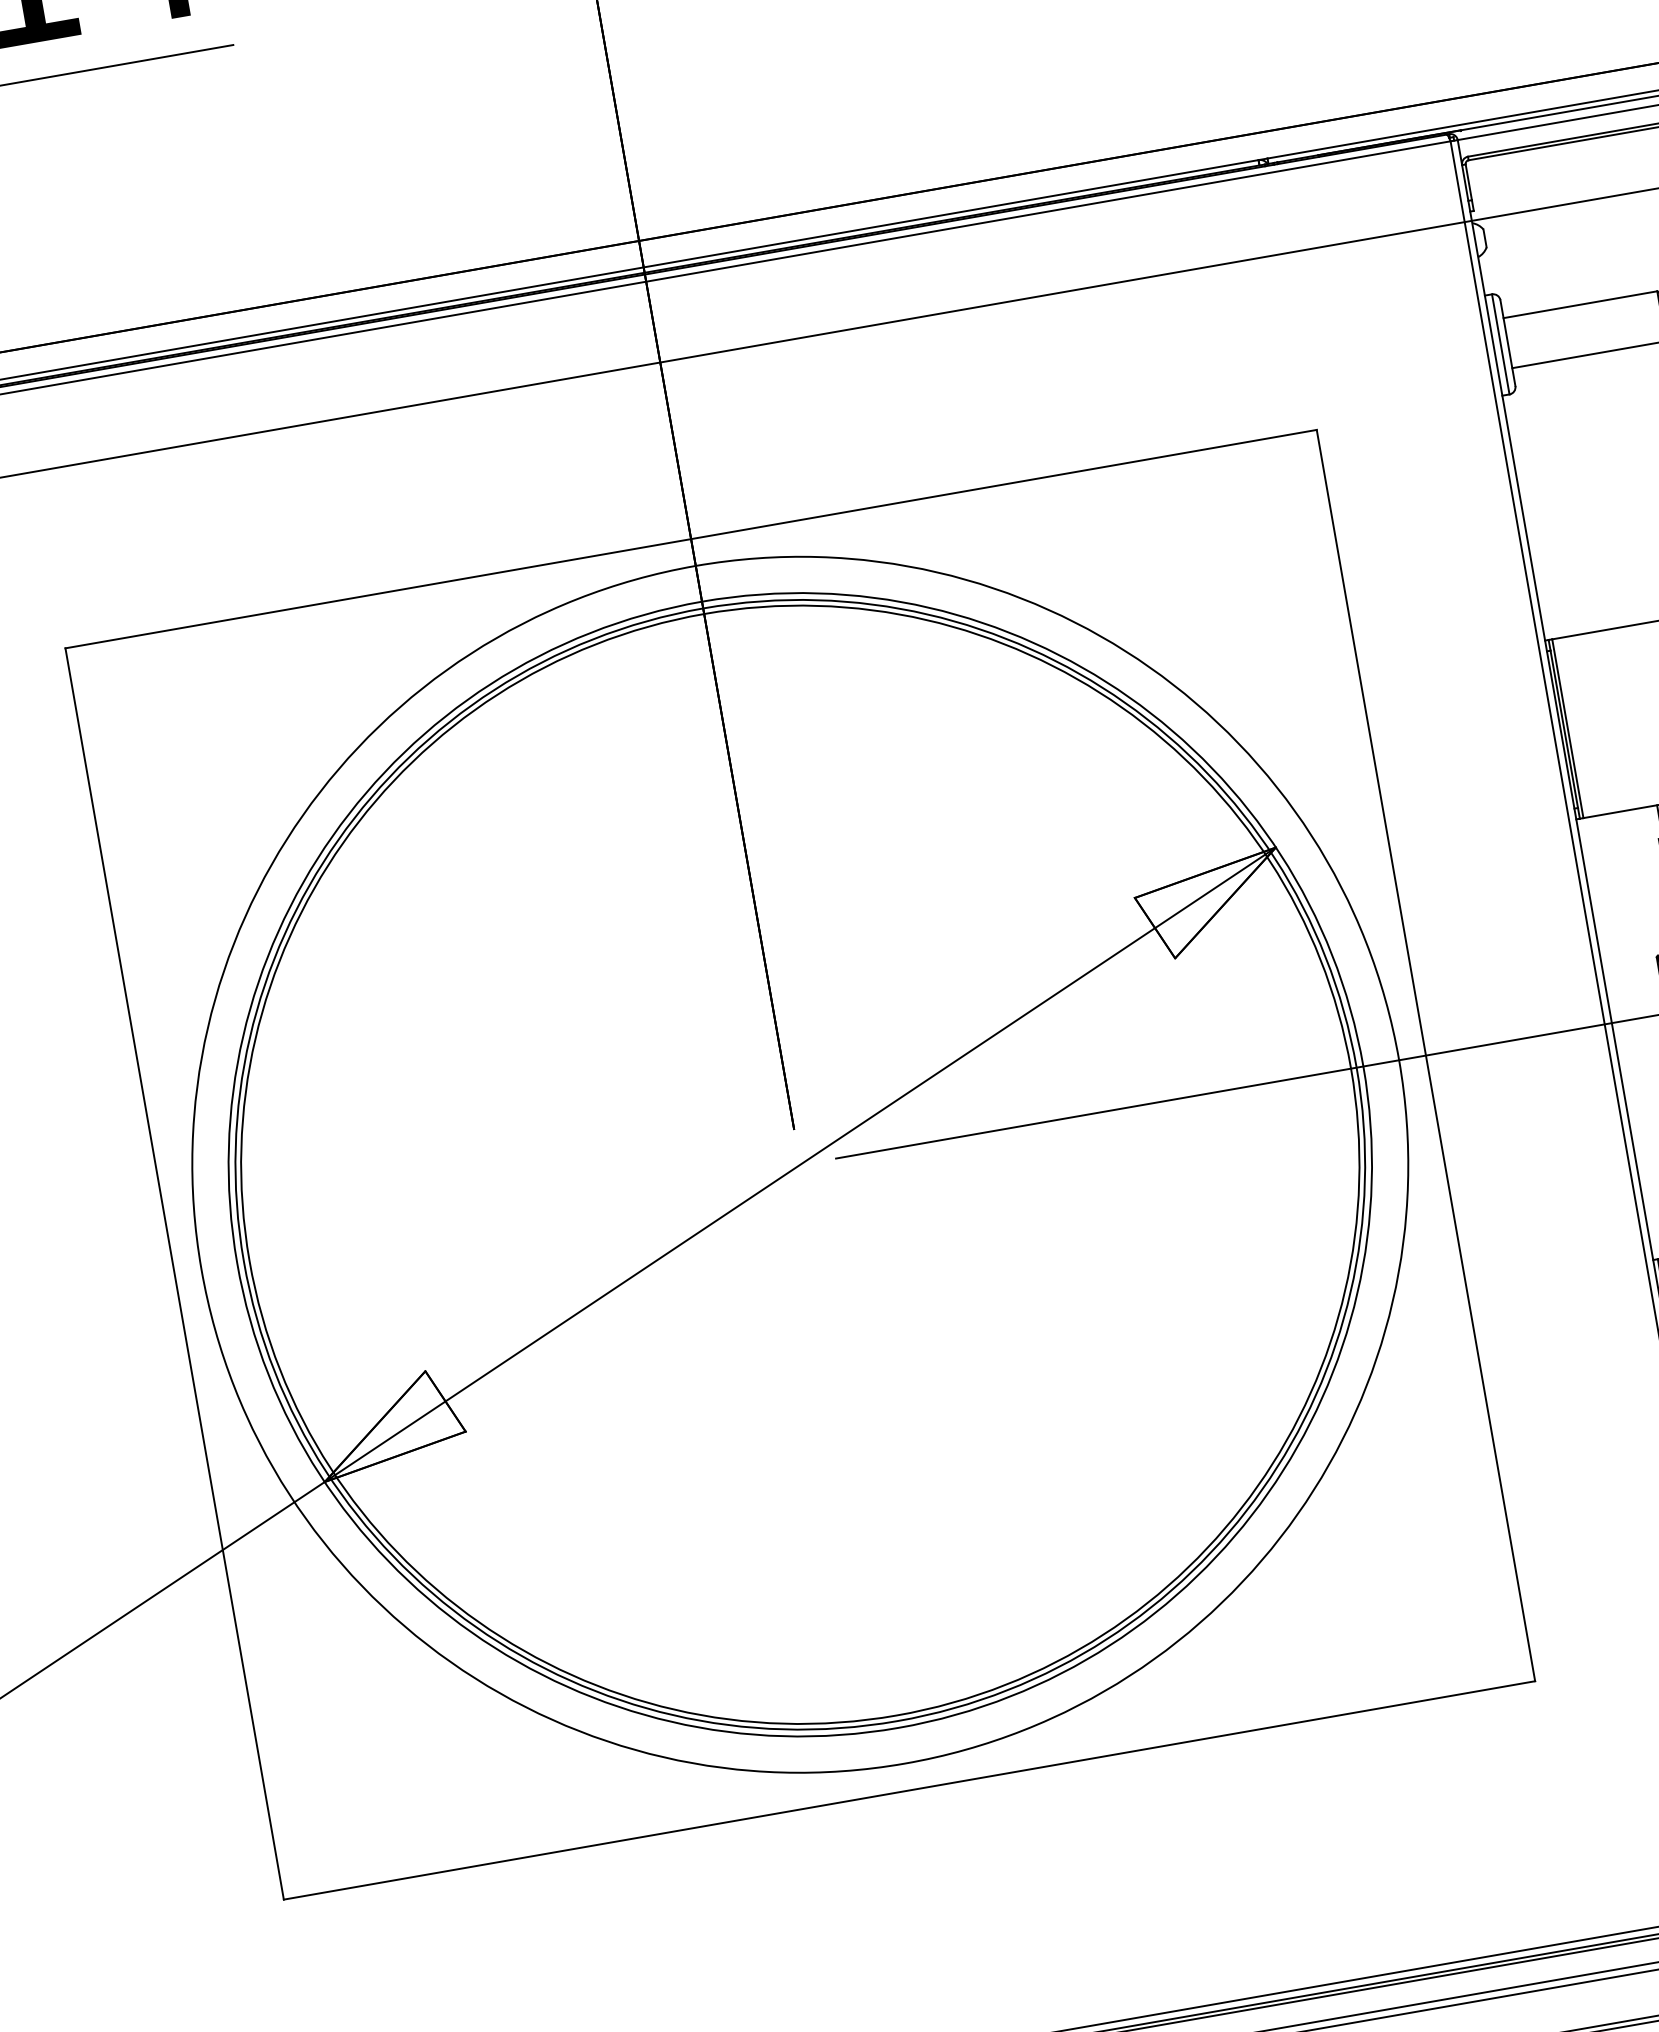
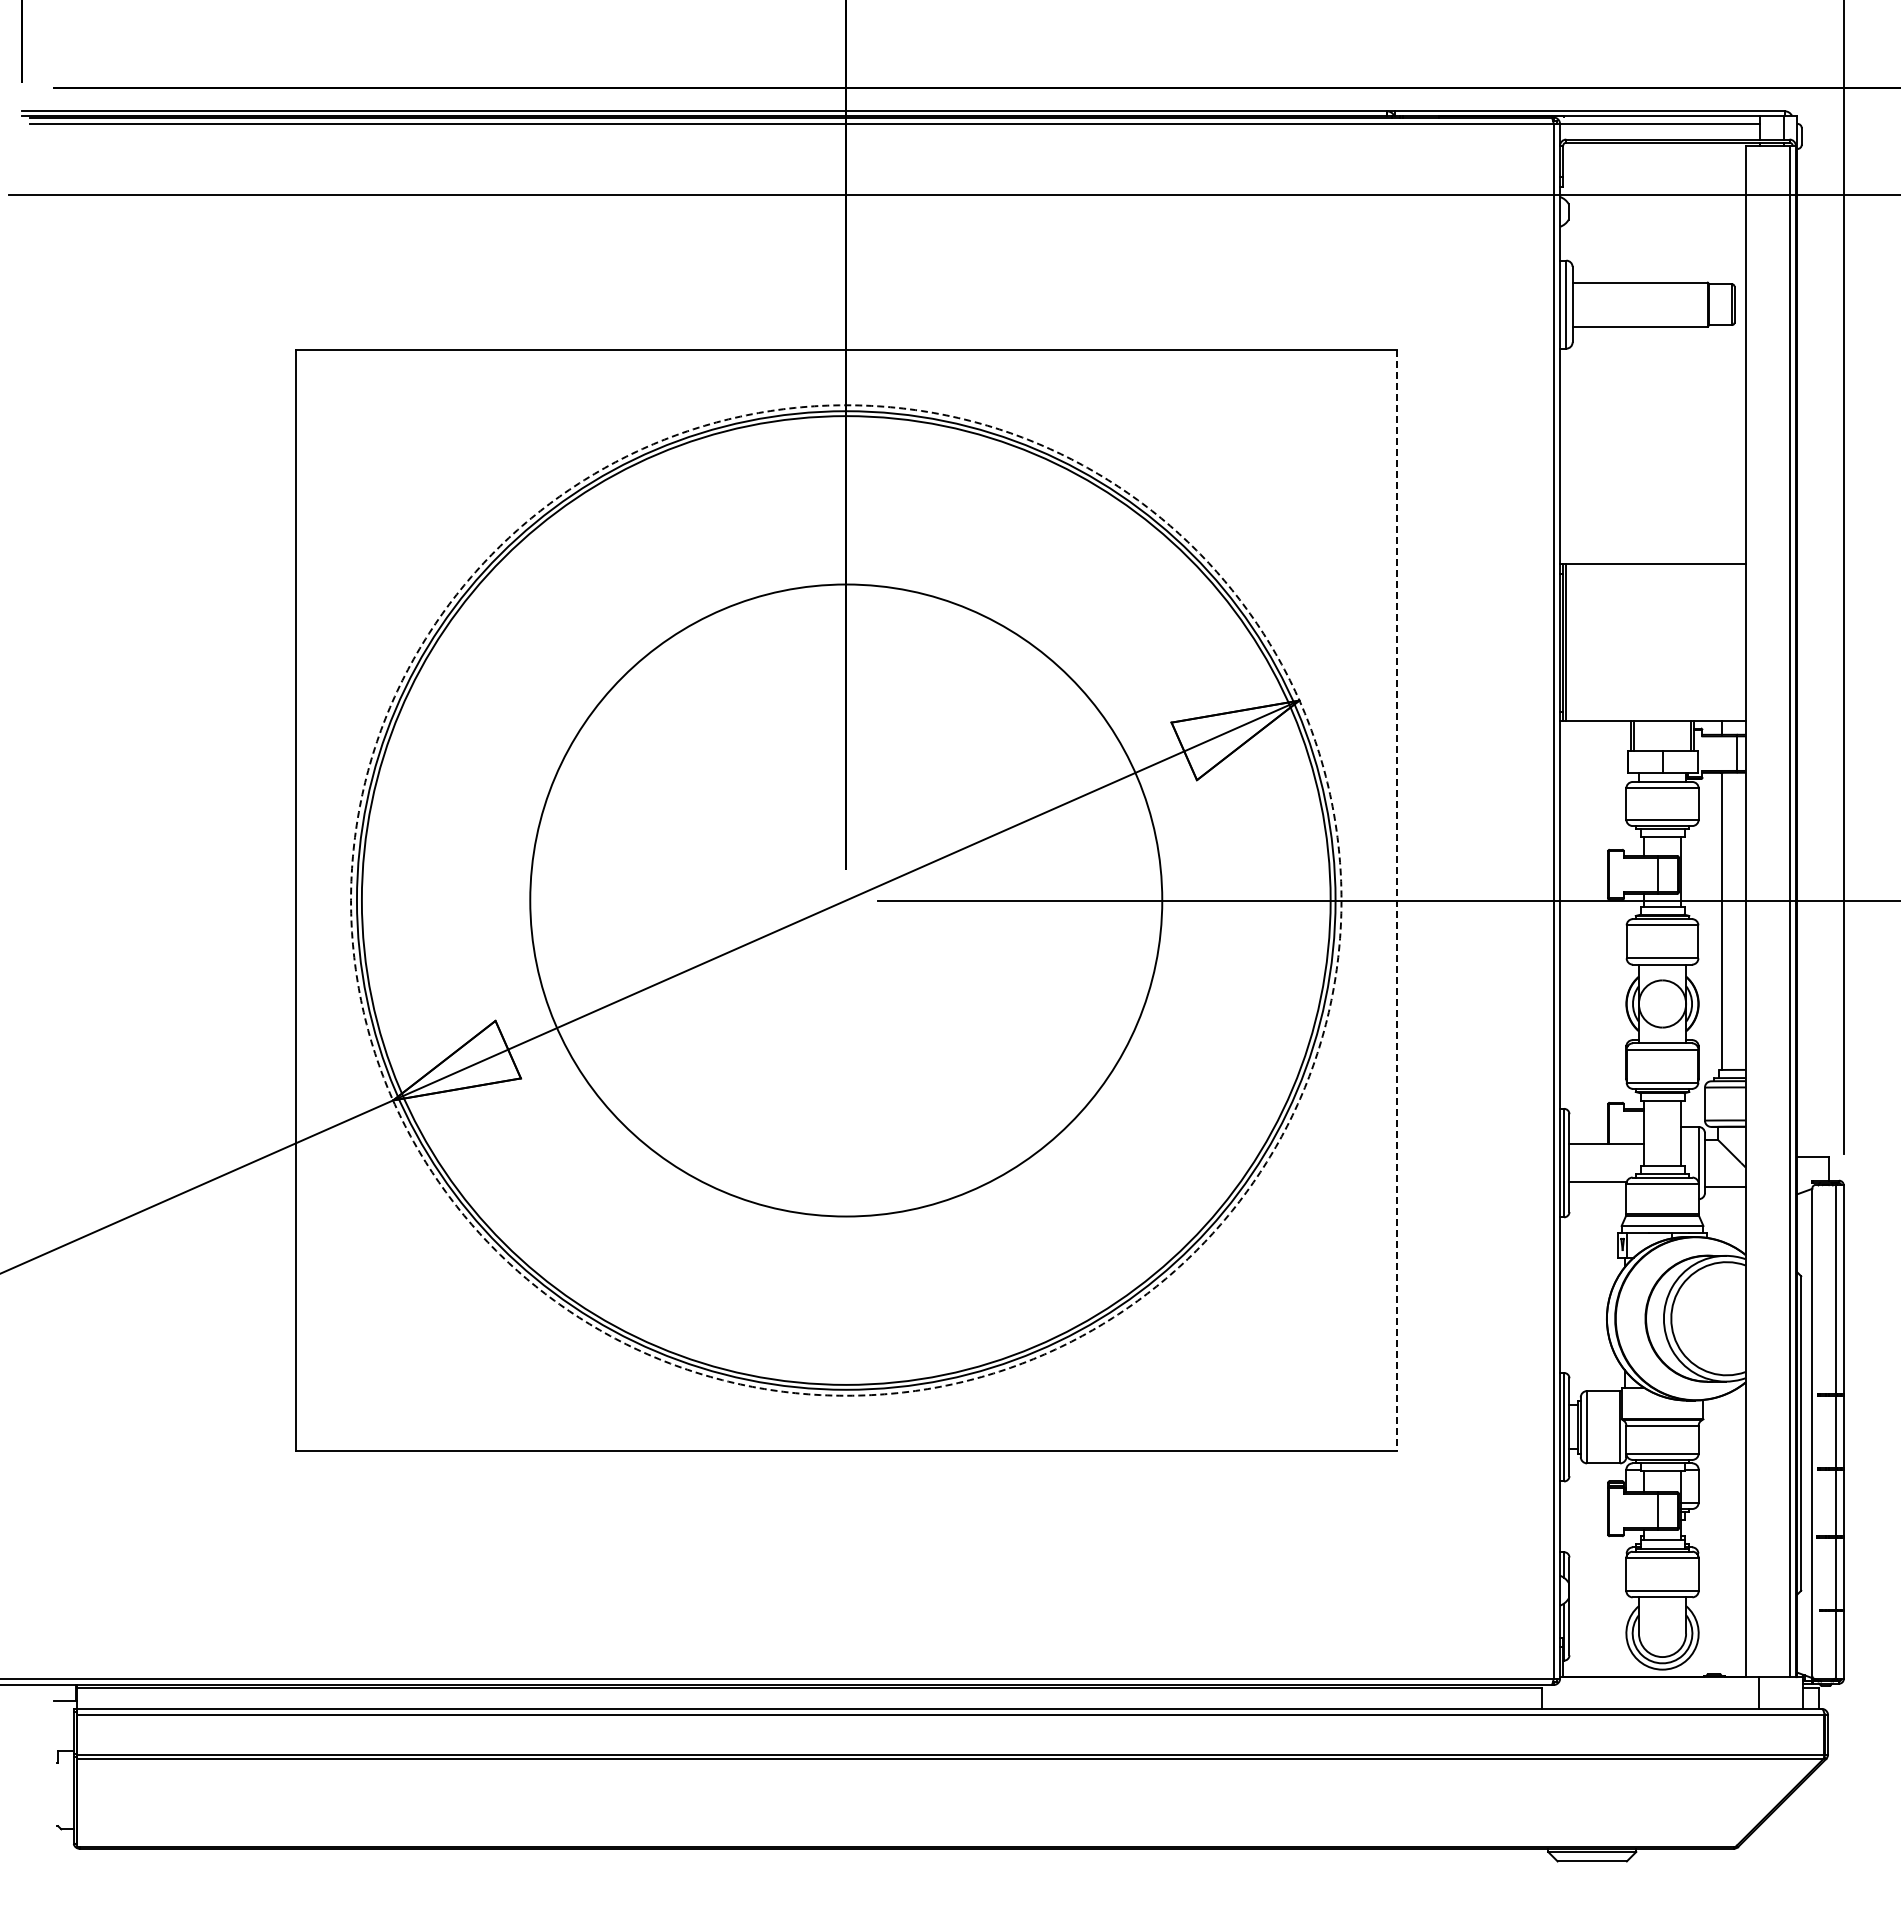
line: (1426, 1056) -> (1396, 901), solid -> dashed
circle: (799, 1164) -> (845, 900), size x0.6
circle: (800, 1164) -> (846, 900), solid -> dashed

